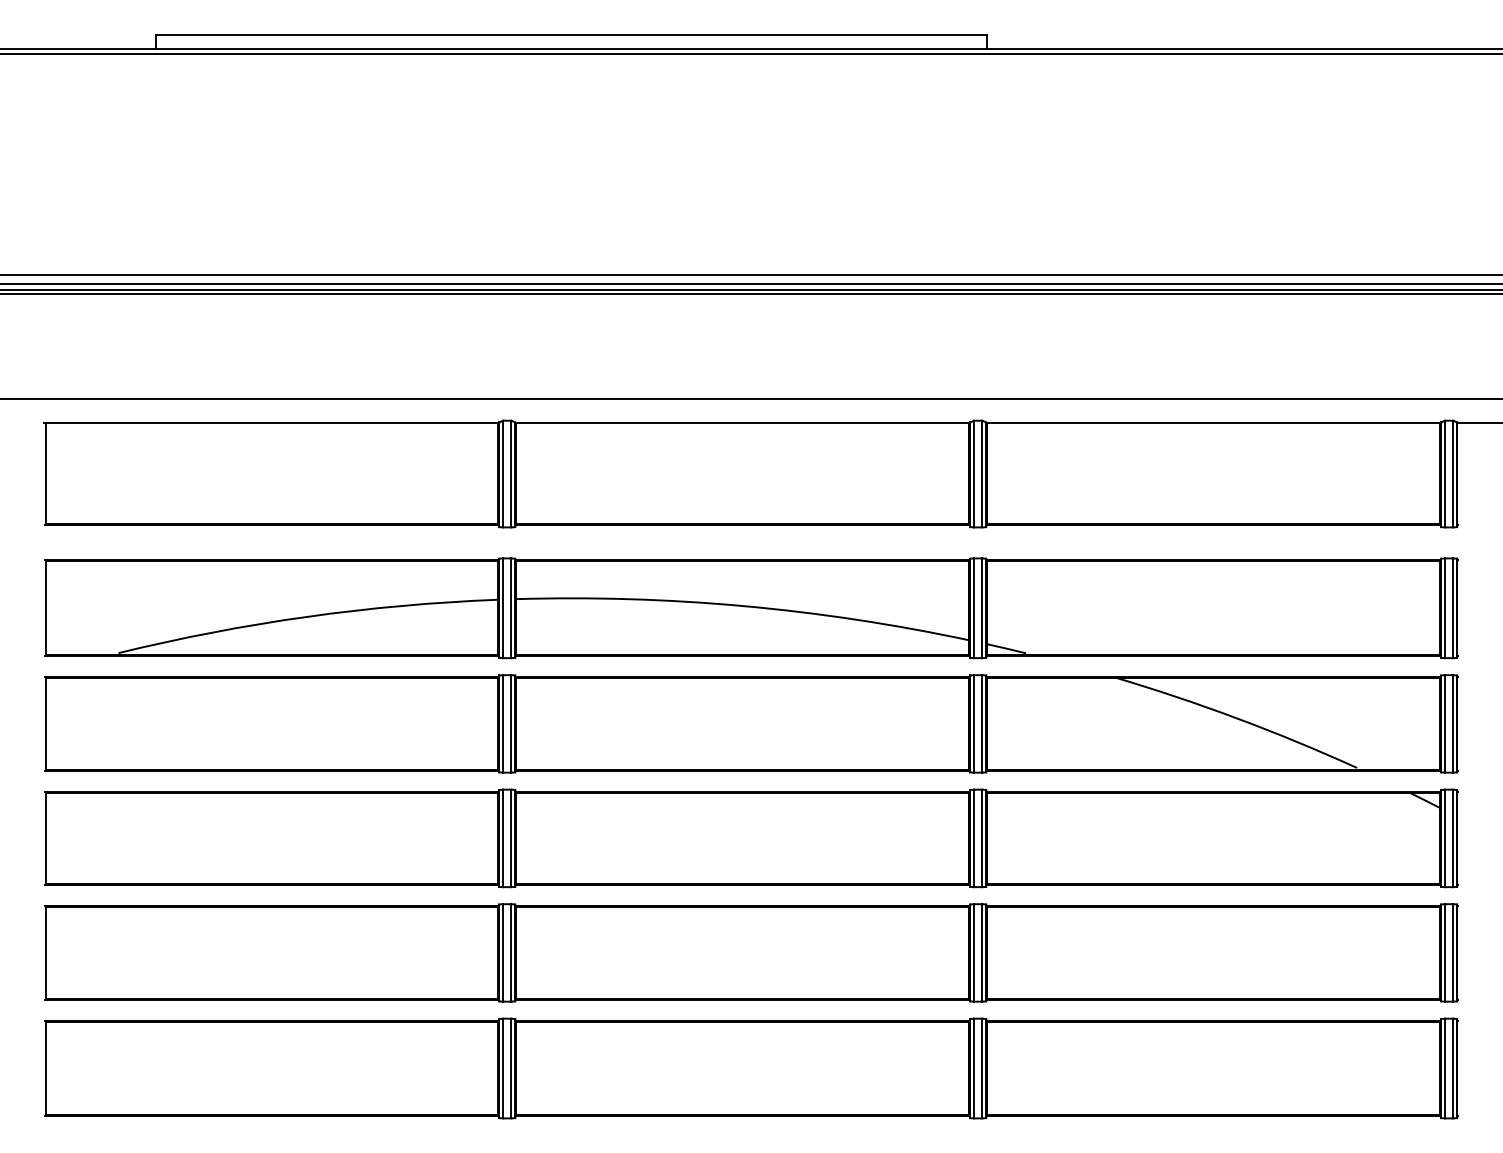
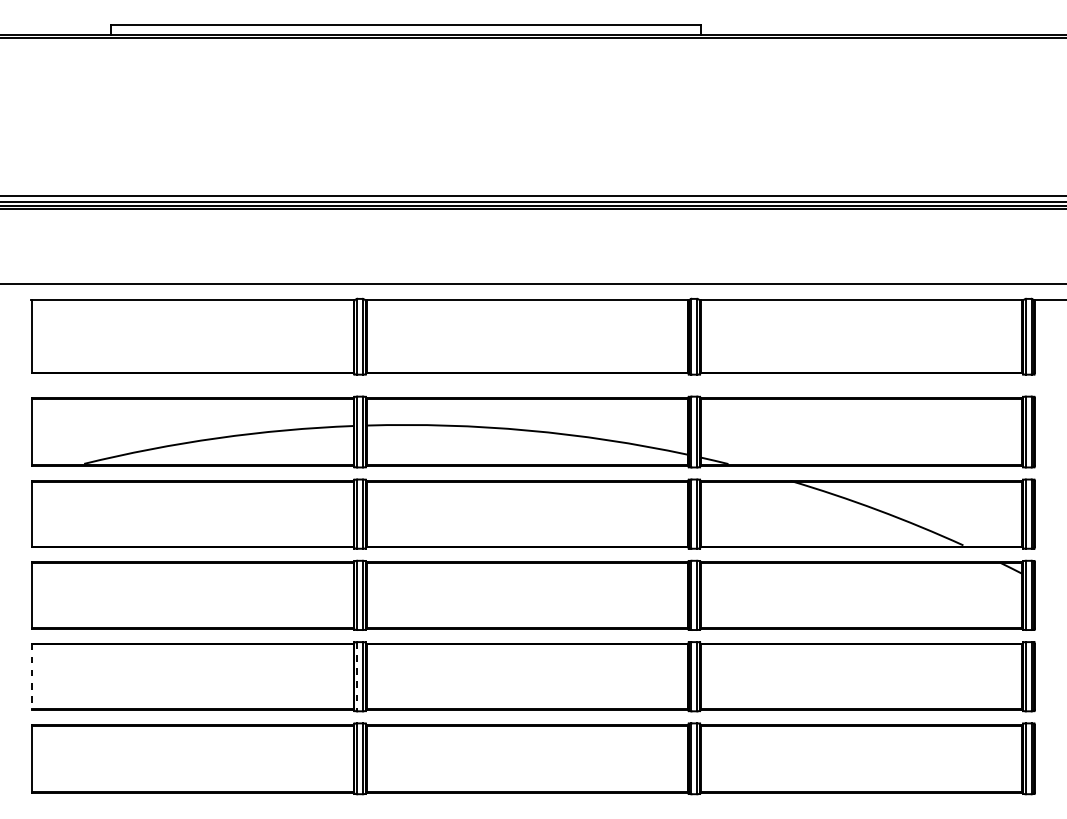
line: (45, 952) -> (32, 676), solid -> dashed
line: (503, 952) -> (357, 676), solid -> dashed

